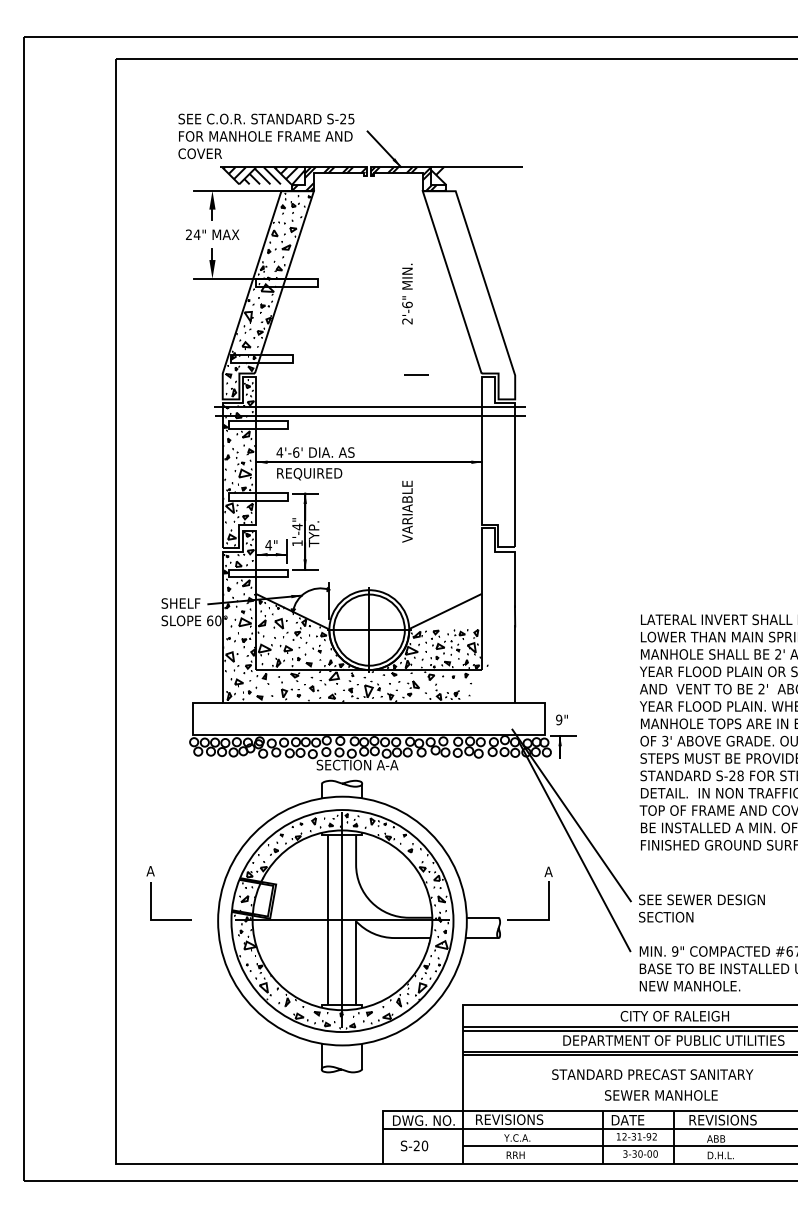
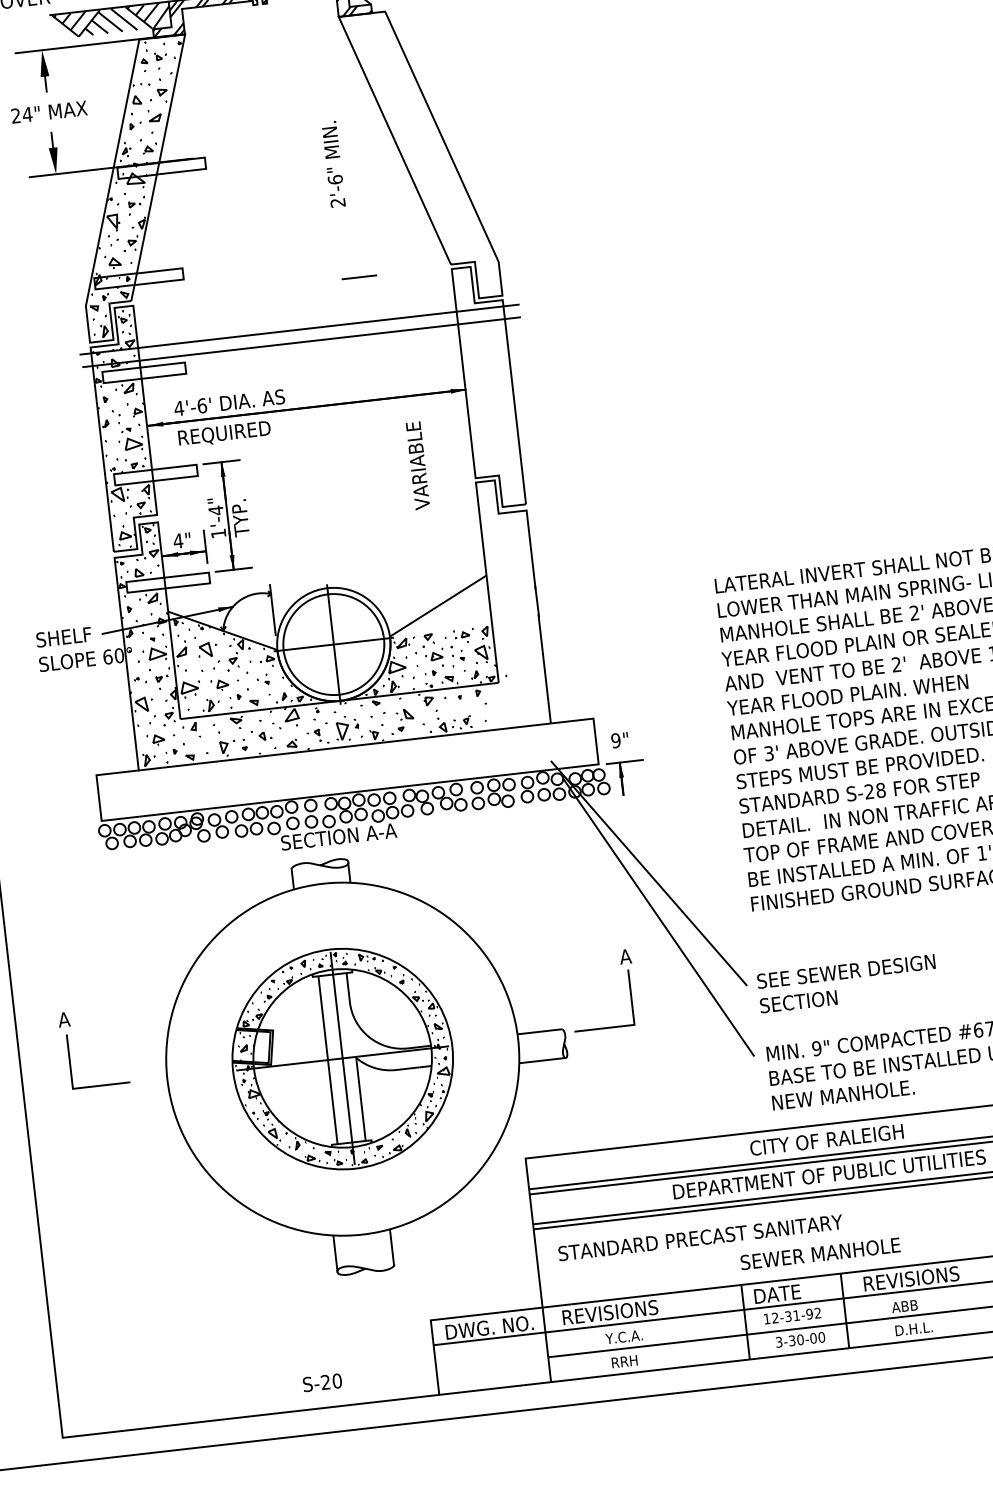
text: (407, 511) -> (418, 465), moved
part: (342, 920) -> (342, 1058), size x0.7
text: (652, 1074) -> (700, 1237), moved
text: (414, 1145) -> (322, 1382), moved

